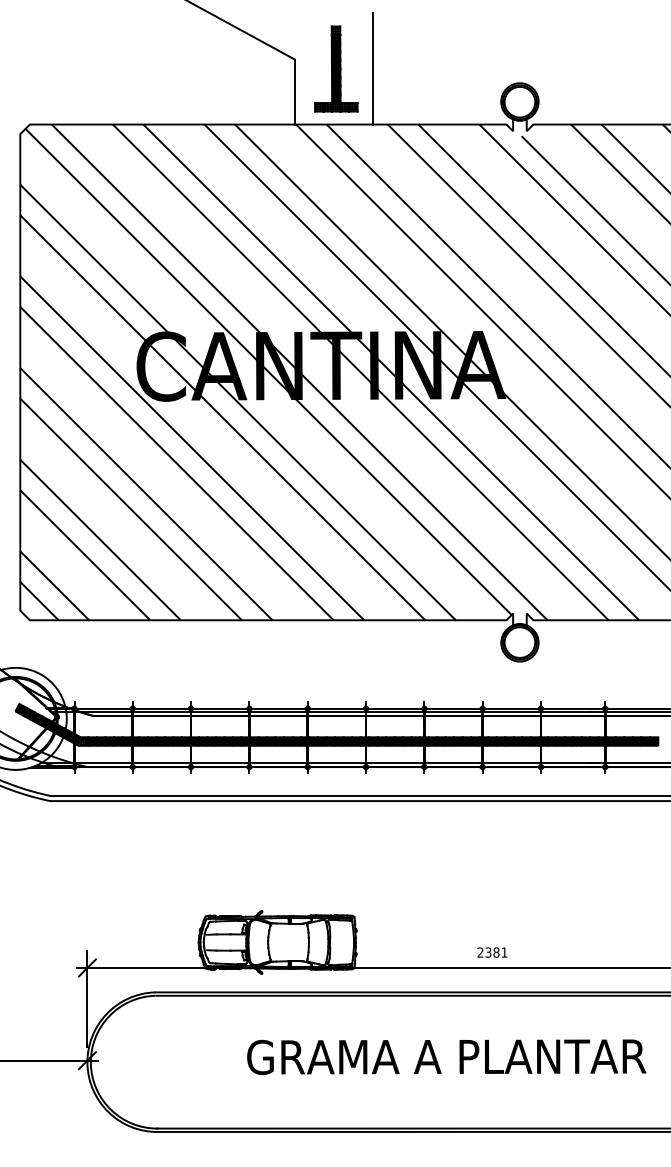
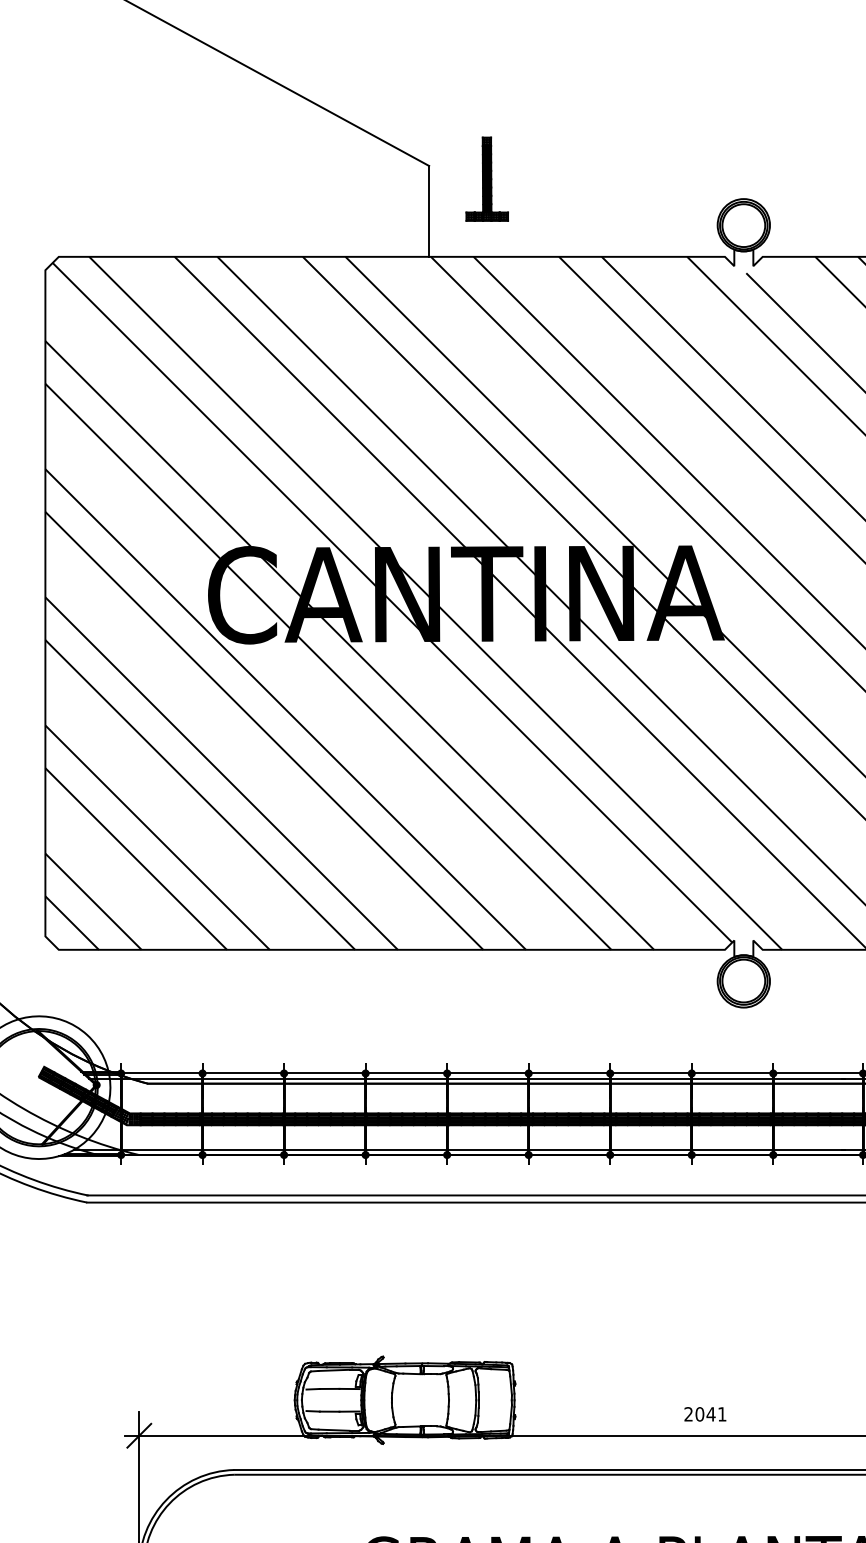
part: (336, 68) -> (487, 178), size x0.7
line: (373, 68) -> (539, 178), removed
text: (492, 952) -> (705, 1414), 2381 -> 2041

